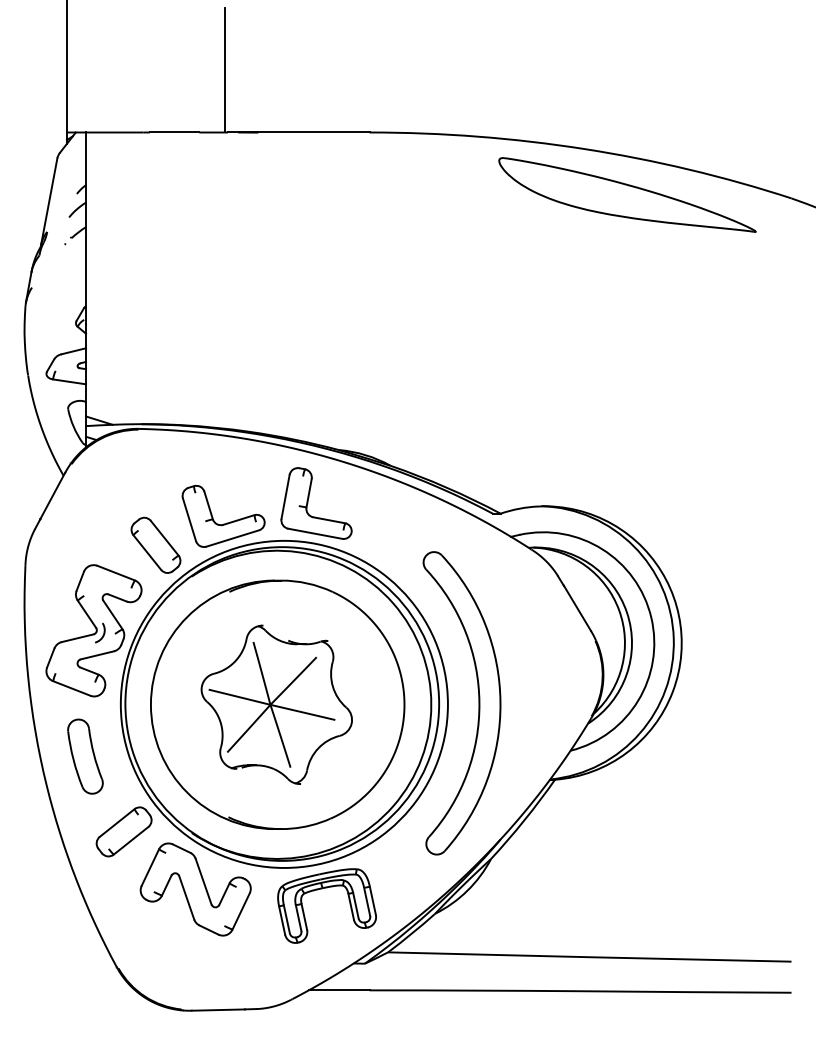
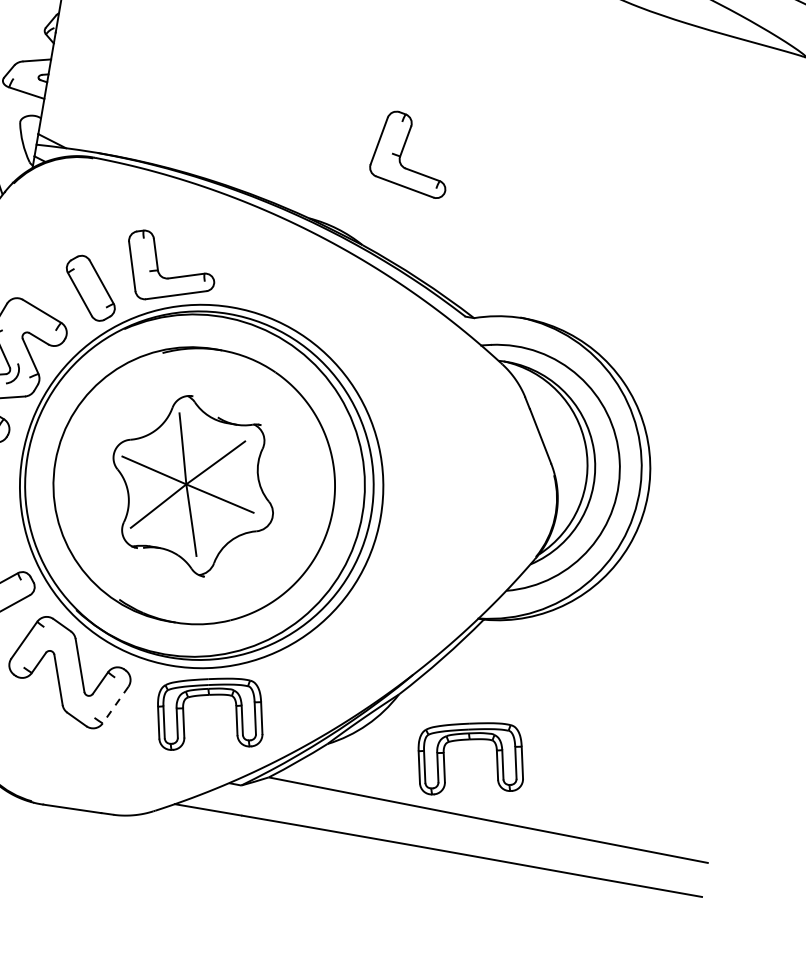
part: (308, 503) -> (403, 152), moved
part: (478, 703) -> (414, 521), removed
part: (560, 889) -> (469, 740), added
line: (240, 911) -> (114, 705), solid -> dashed

